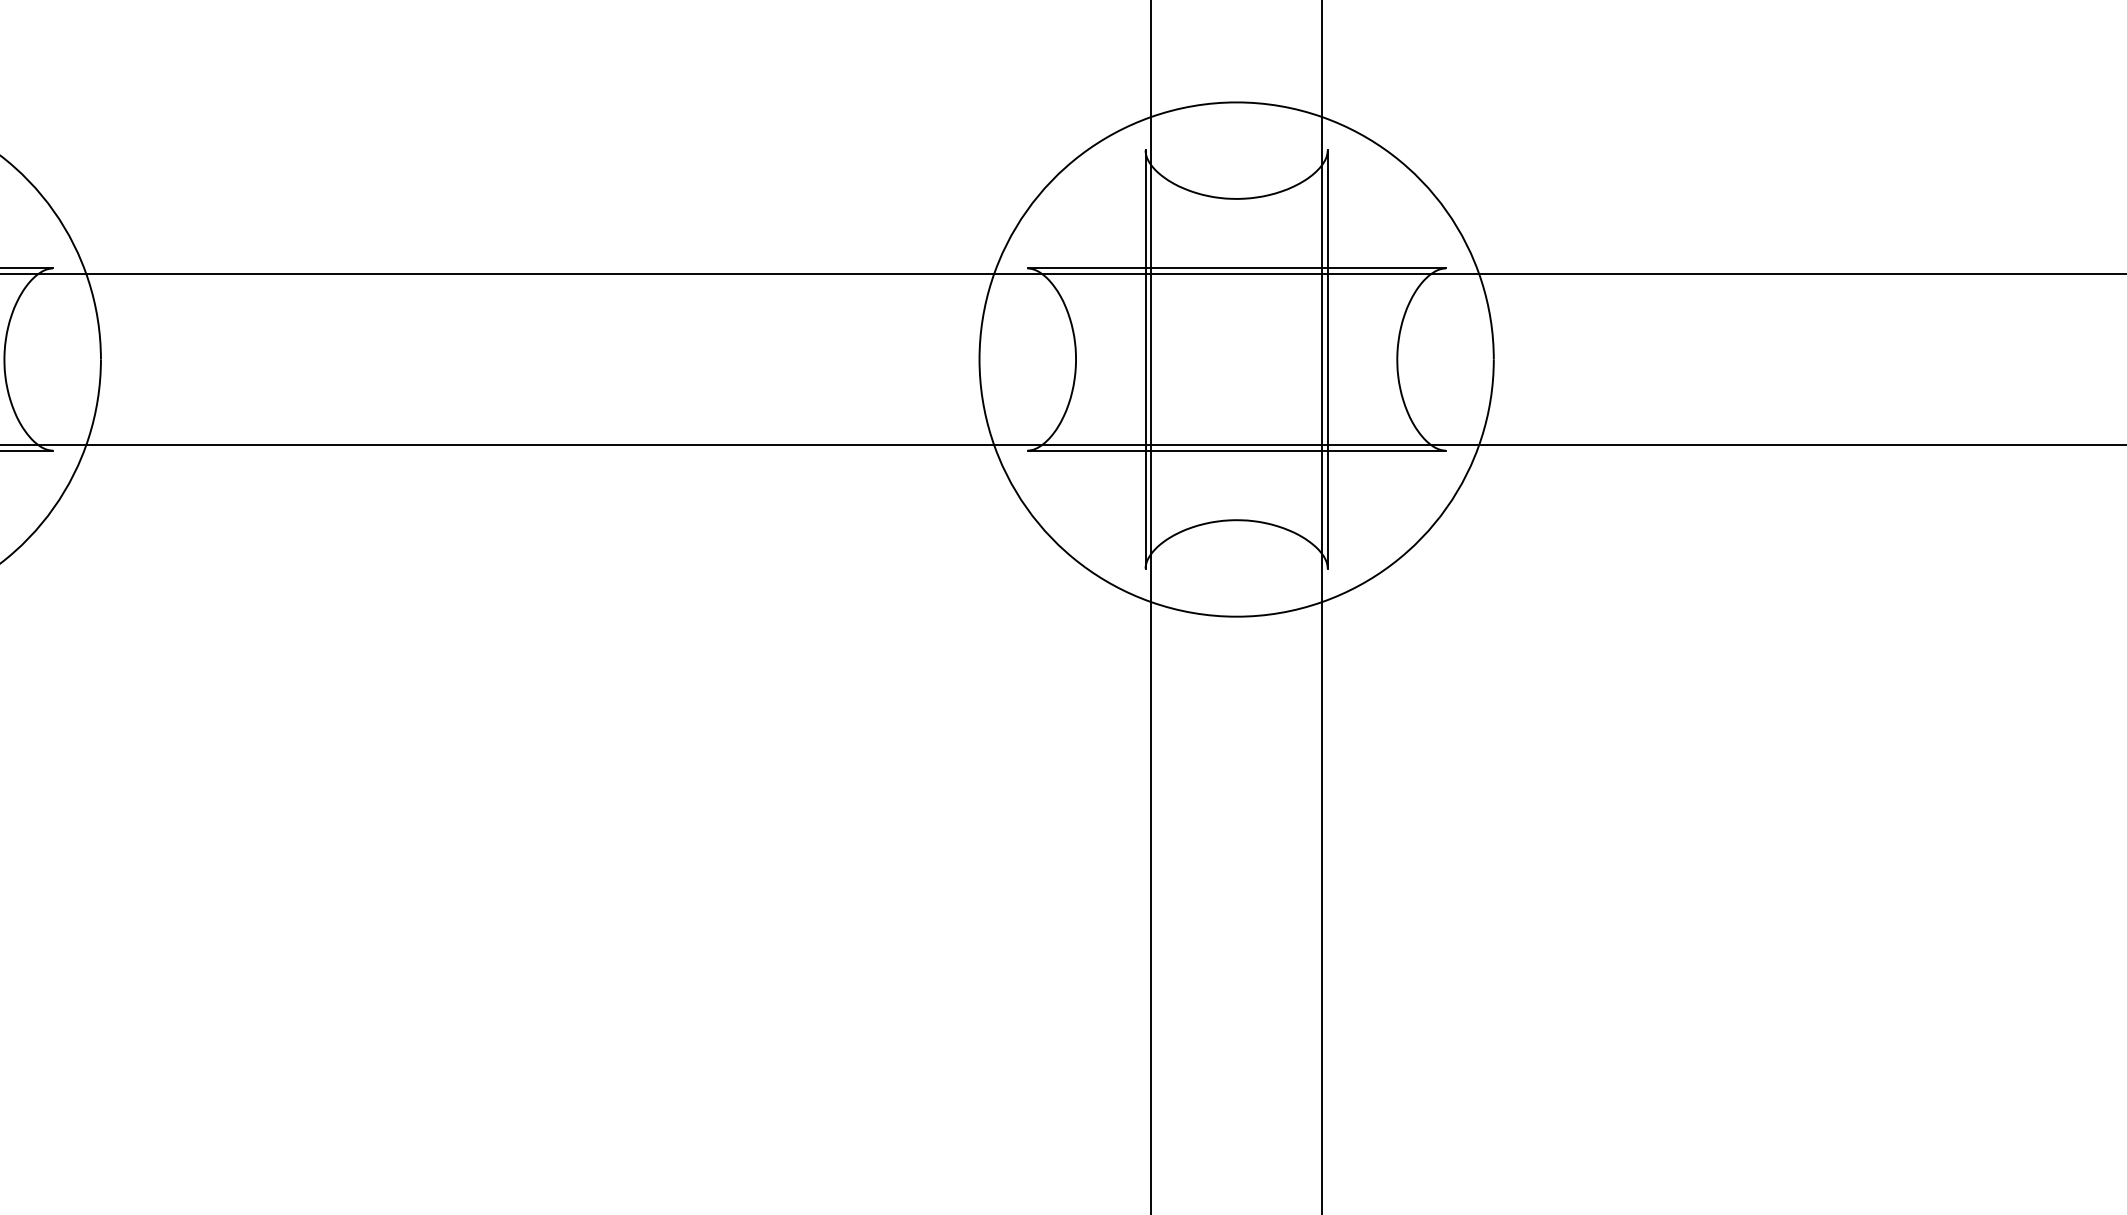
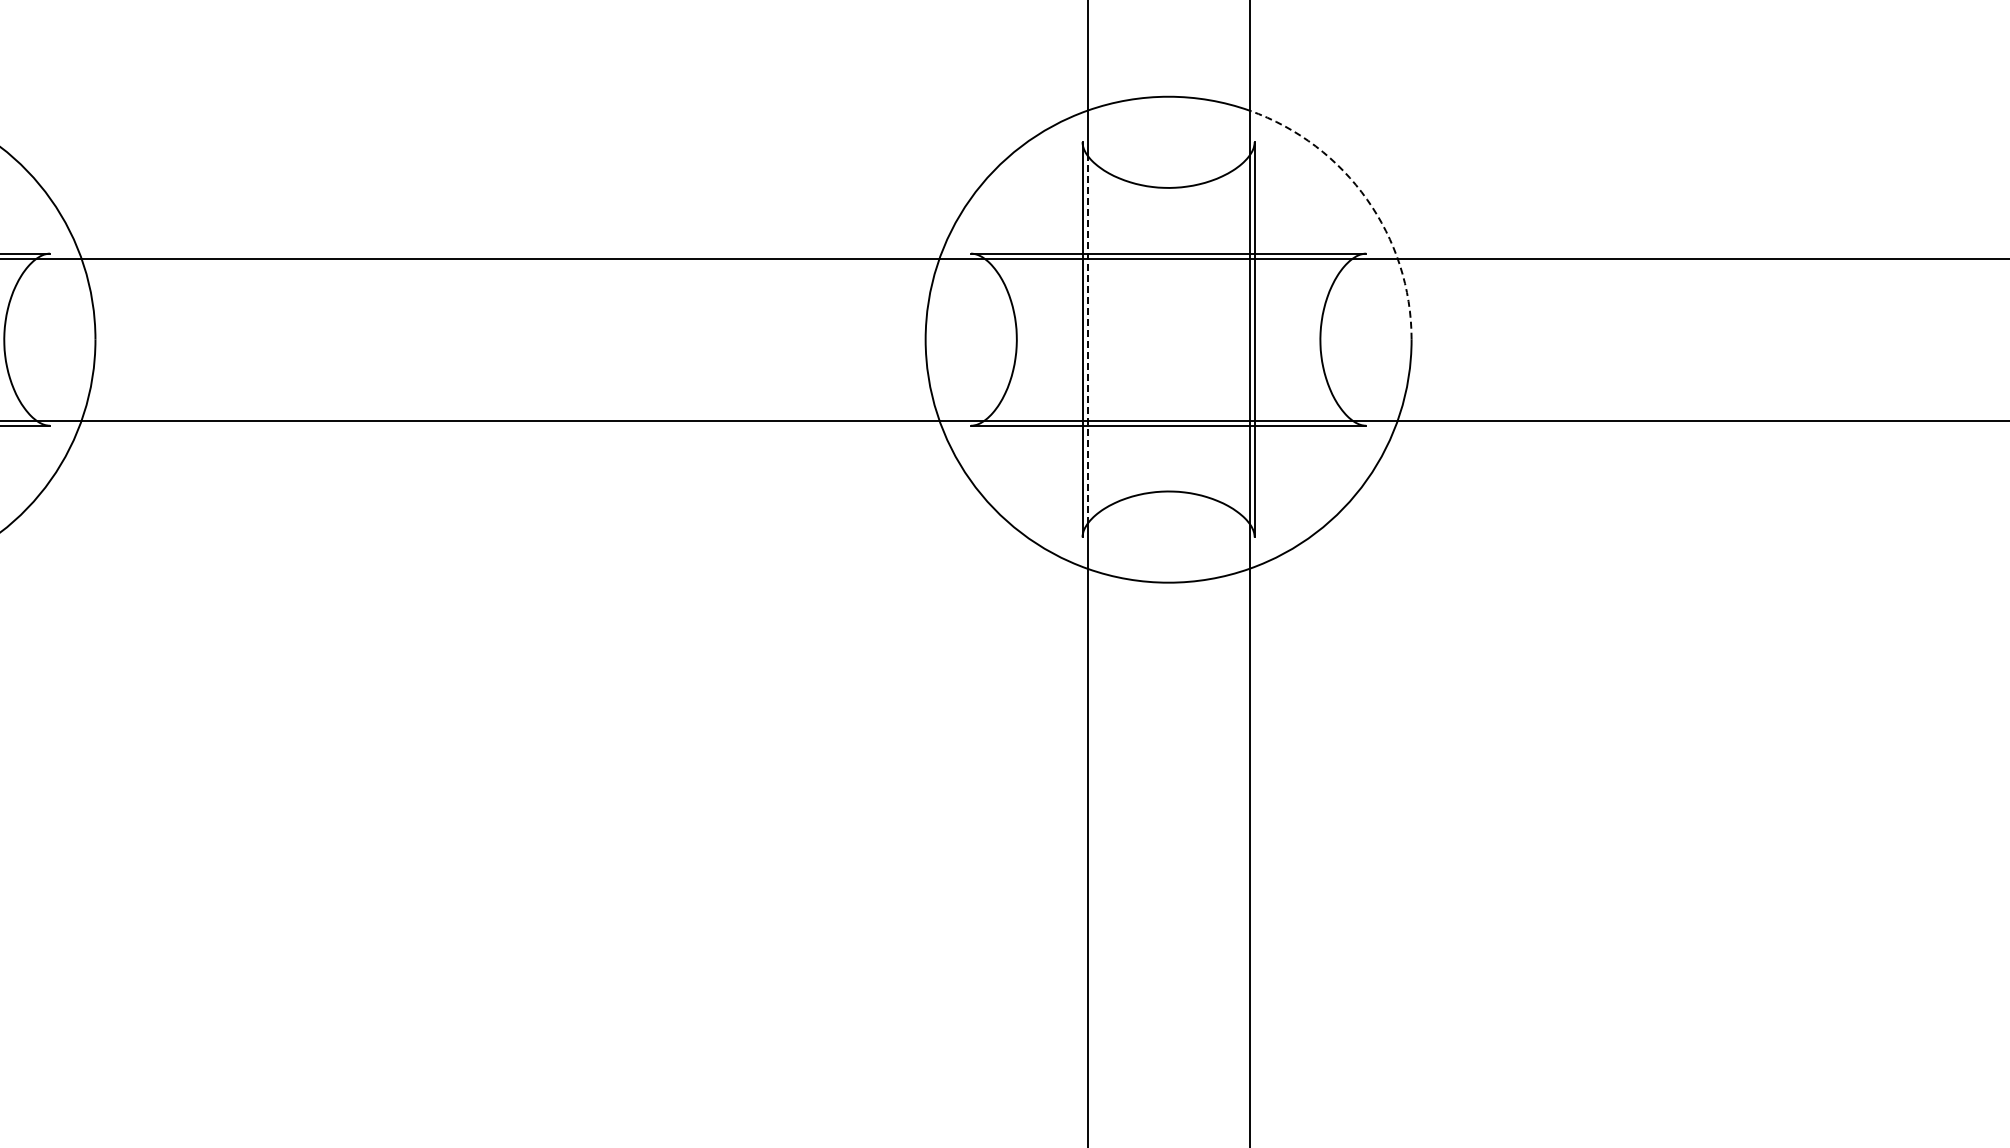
arc: (1447, 211) -> (1367, 199), solid -> dashed
line: (1150, 359) -> (1087, 339), solid -> dashed

